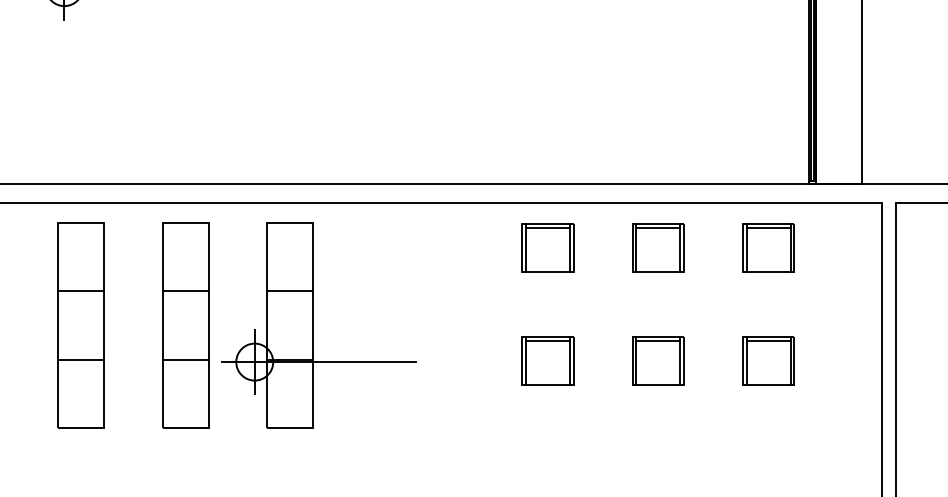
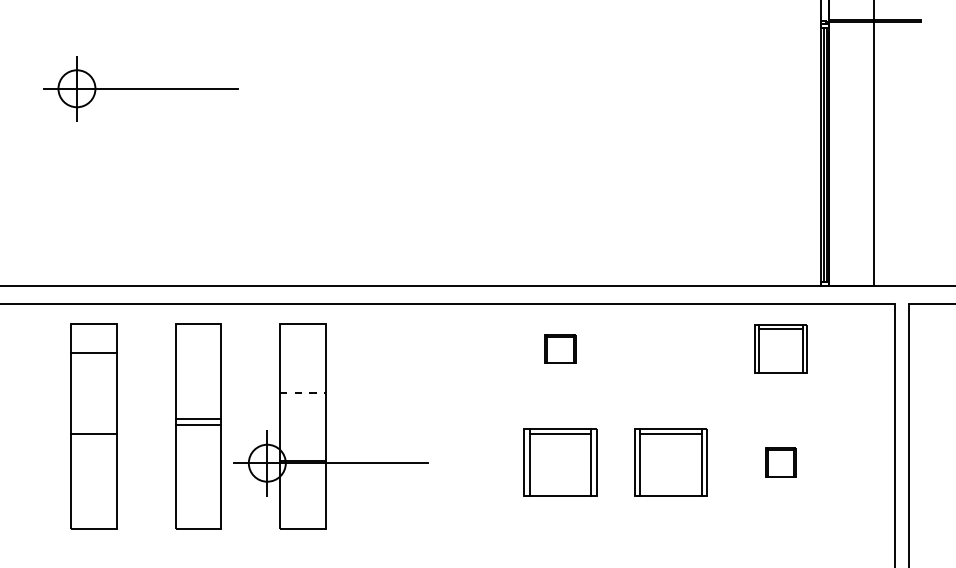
part: (547, 247) -> (560, 348), size x0.6
part: (657, 247) -> (670, 348), removed
line: (80, 291) -> (93, 352), moved
line: (185, 291) -> (198, 424), moved
line: (289, 291) -> (302, 392), solid -> dashed
line: (80, 360) -> (93, 434), moved
line: (185, 360) -> (198, 419), moved
part: (547, 361) -> (560, 462), size x1.4
part: (657, 361) -> (670, 462), size x1.4
part: (767, 361) -> (780, 462), size x0.6

